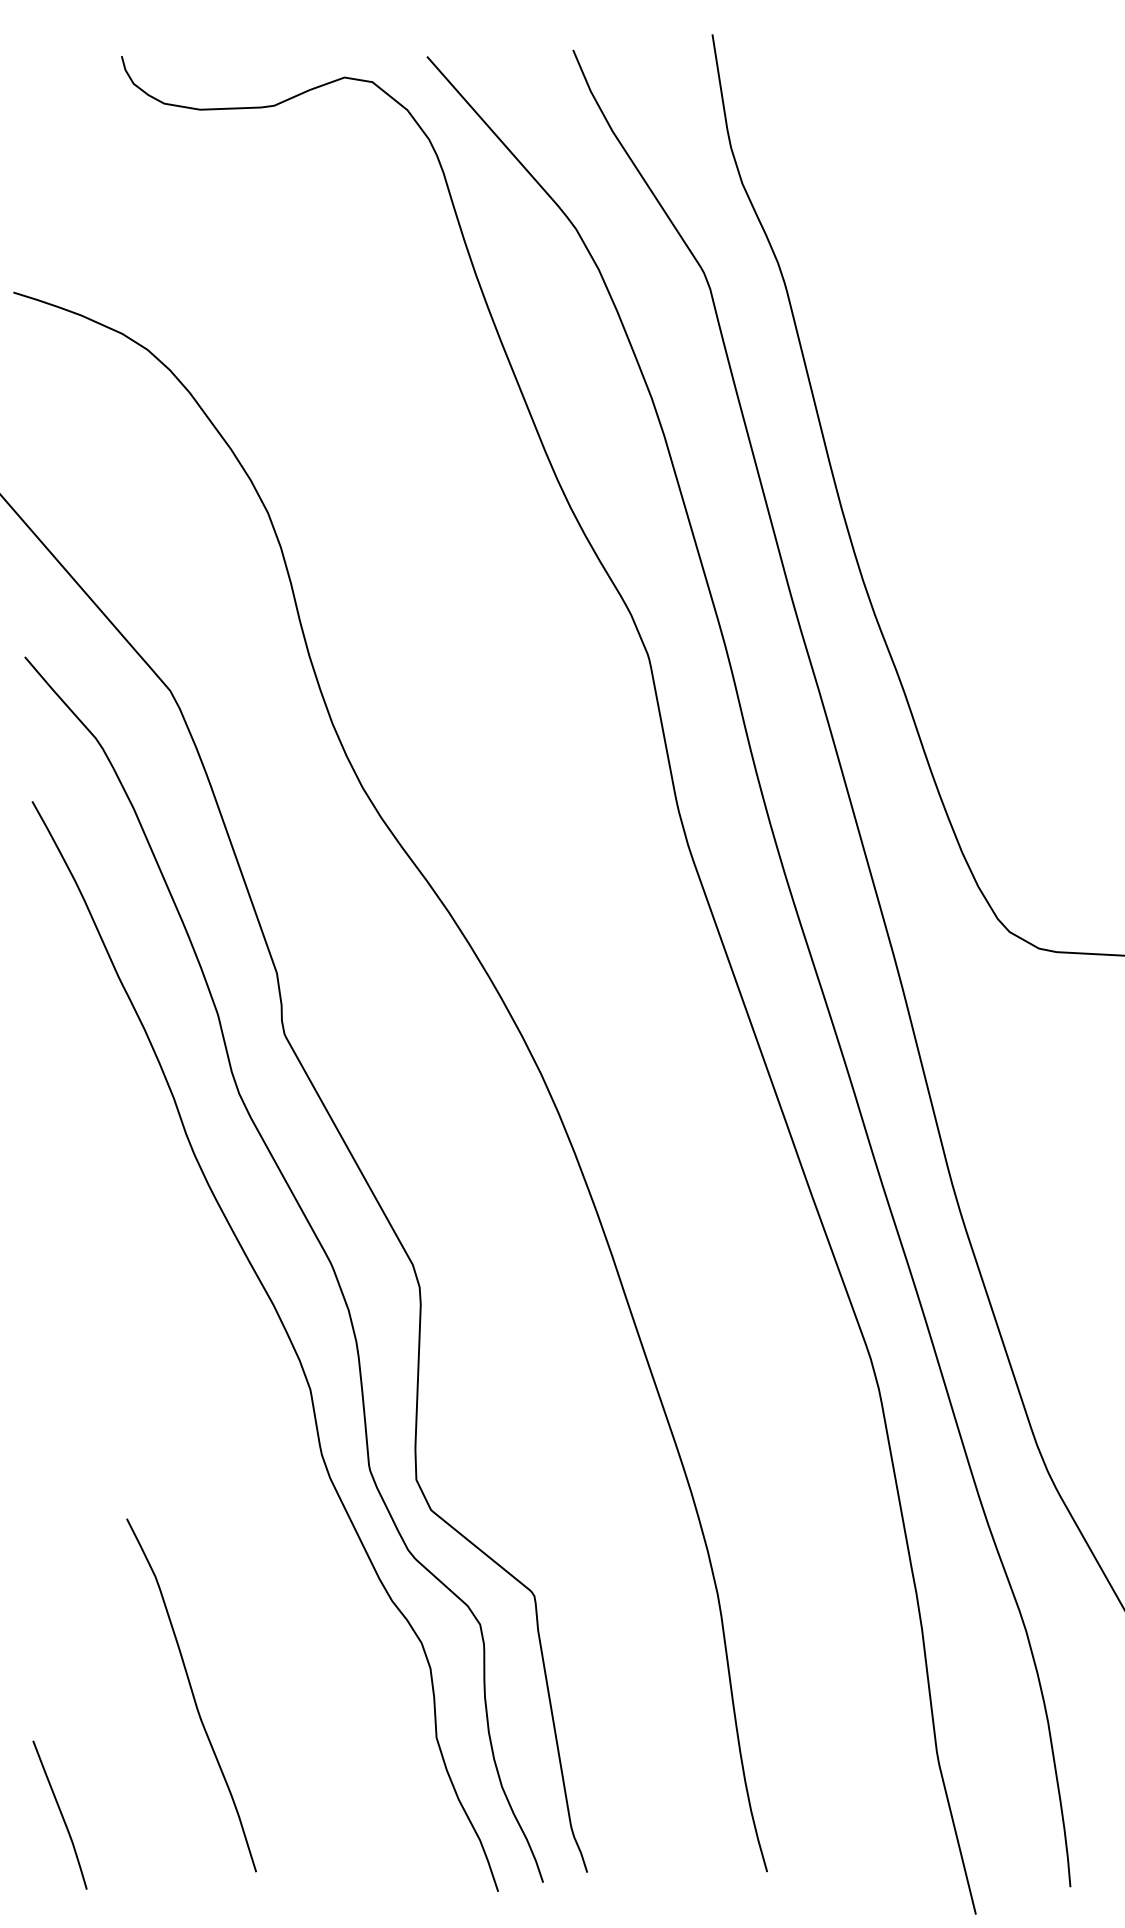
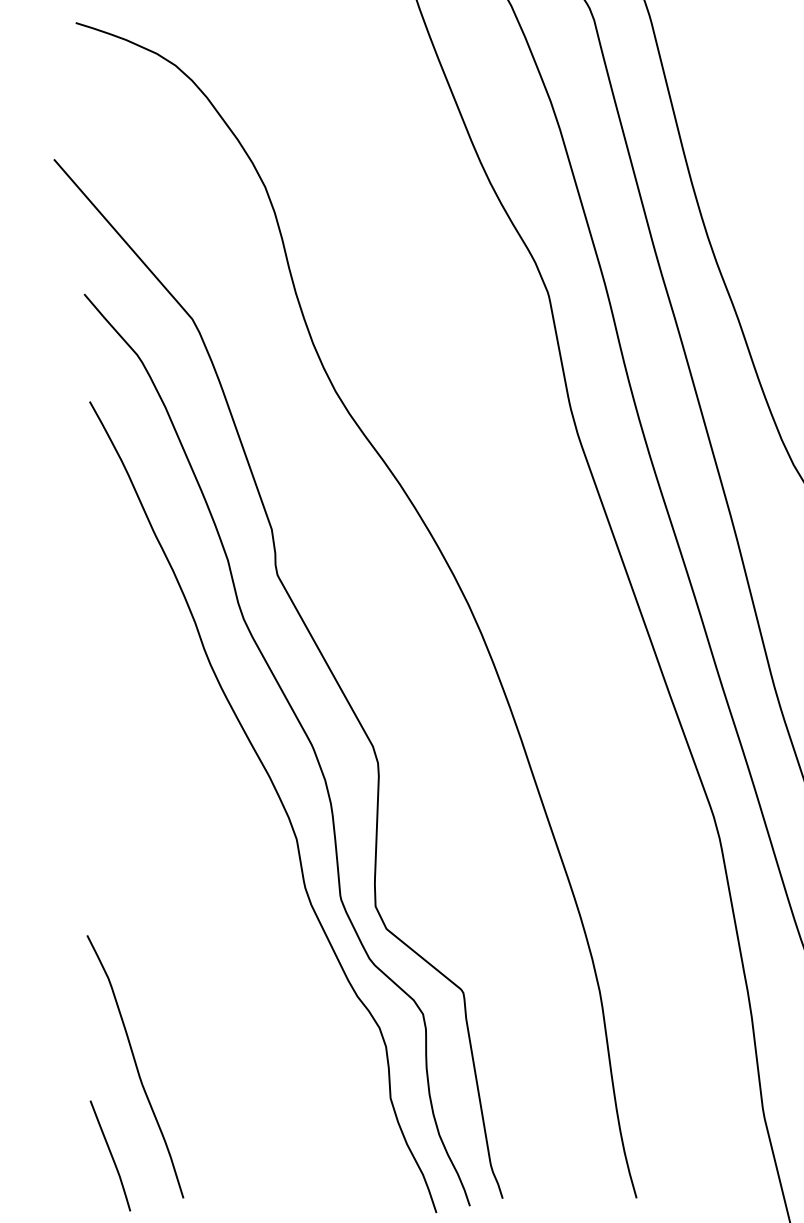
curve: (192, 1695) -> (136, 1066), moved

